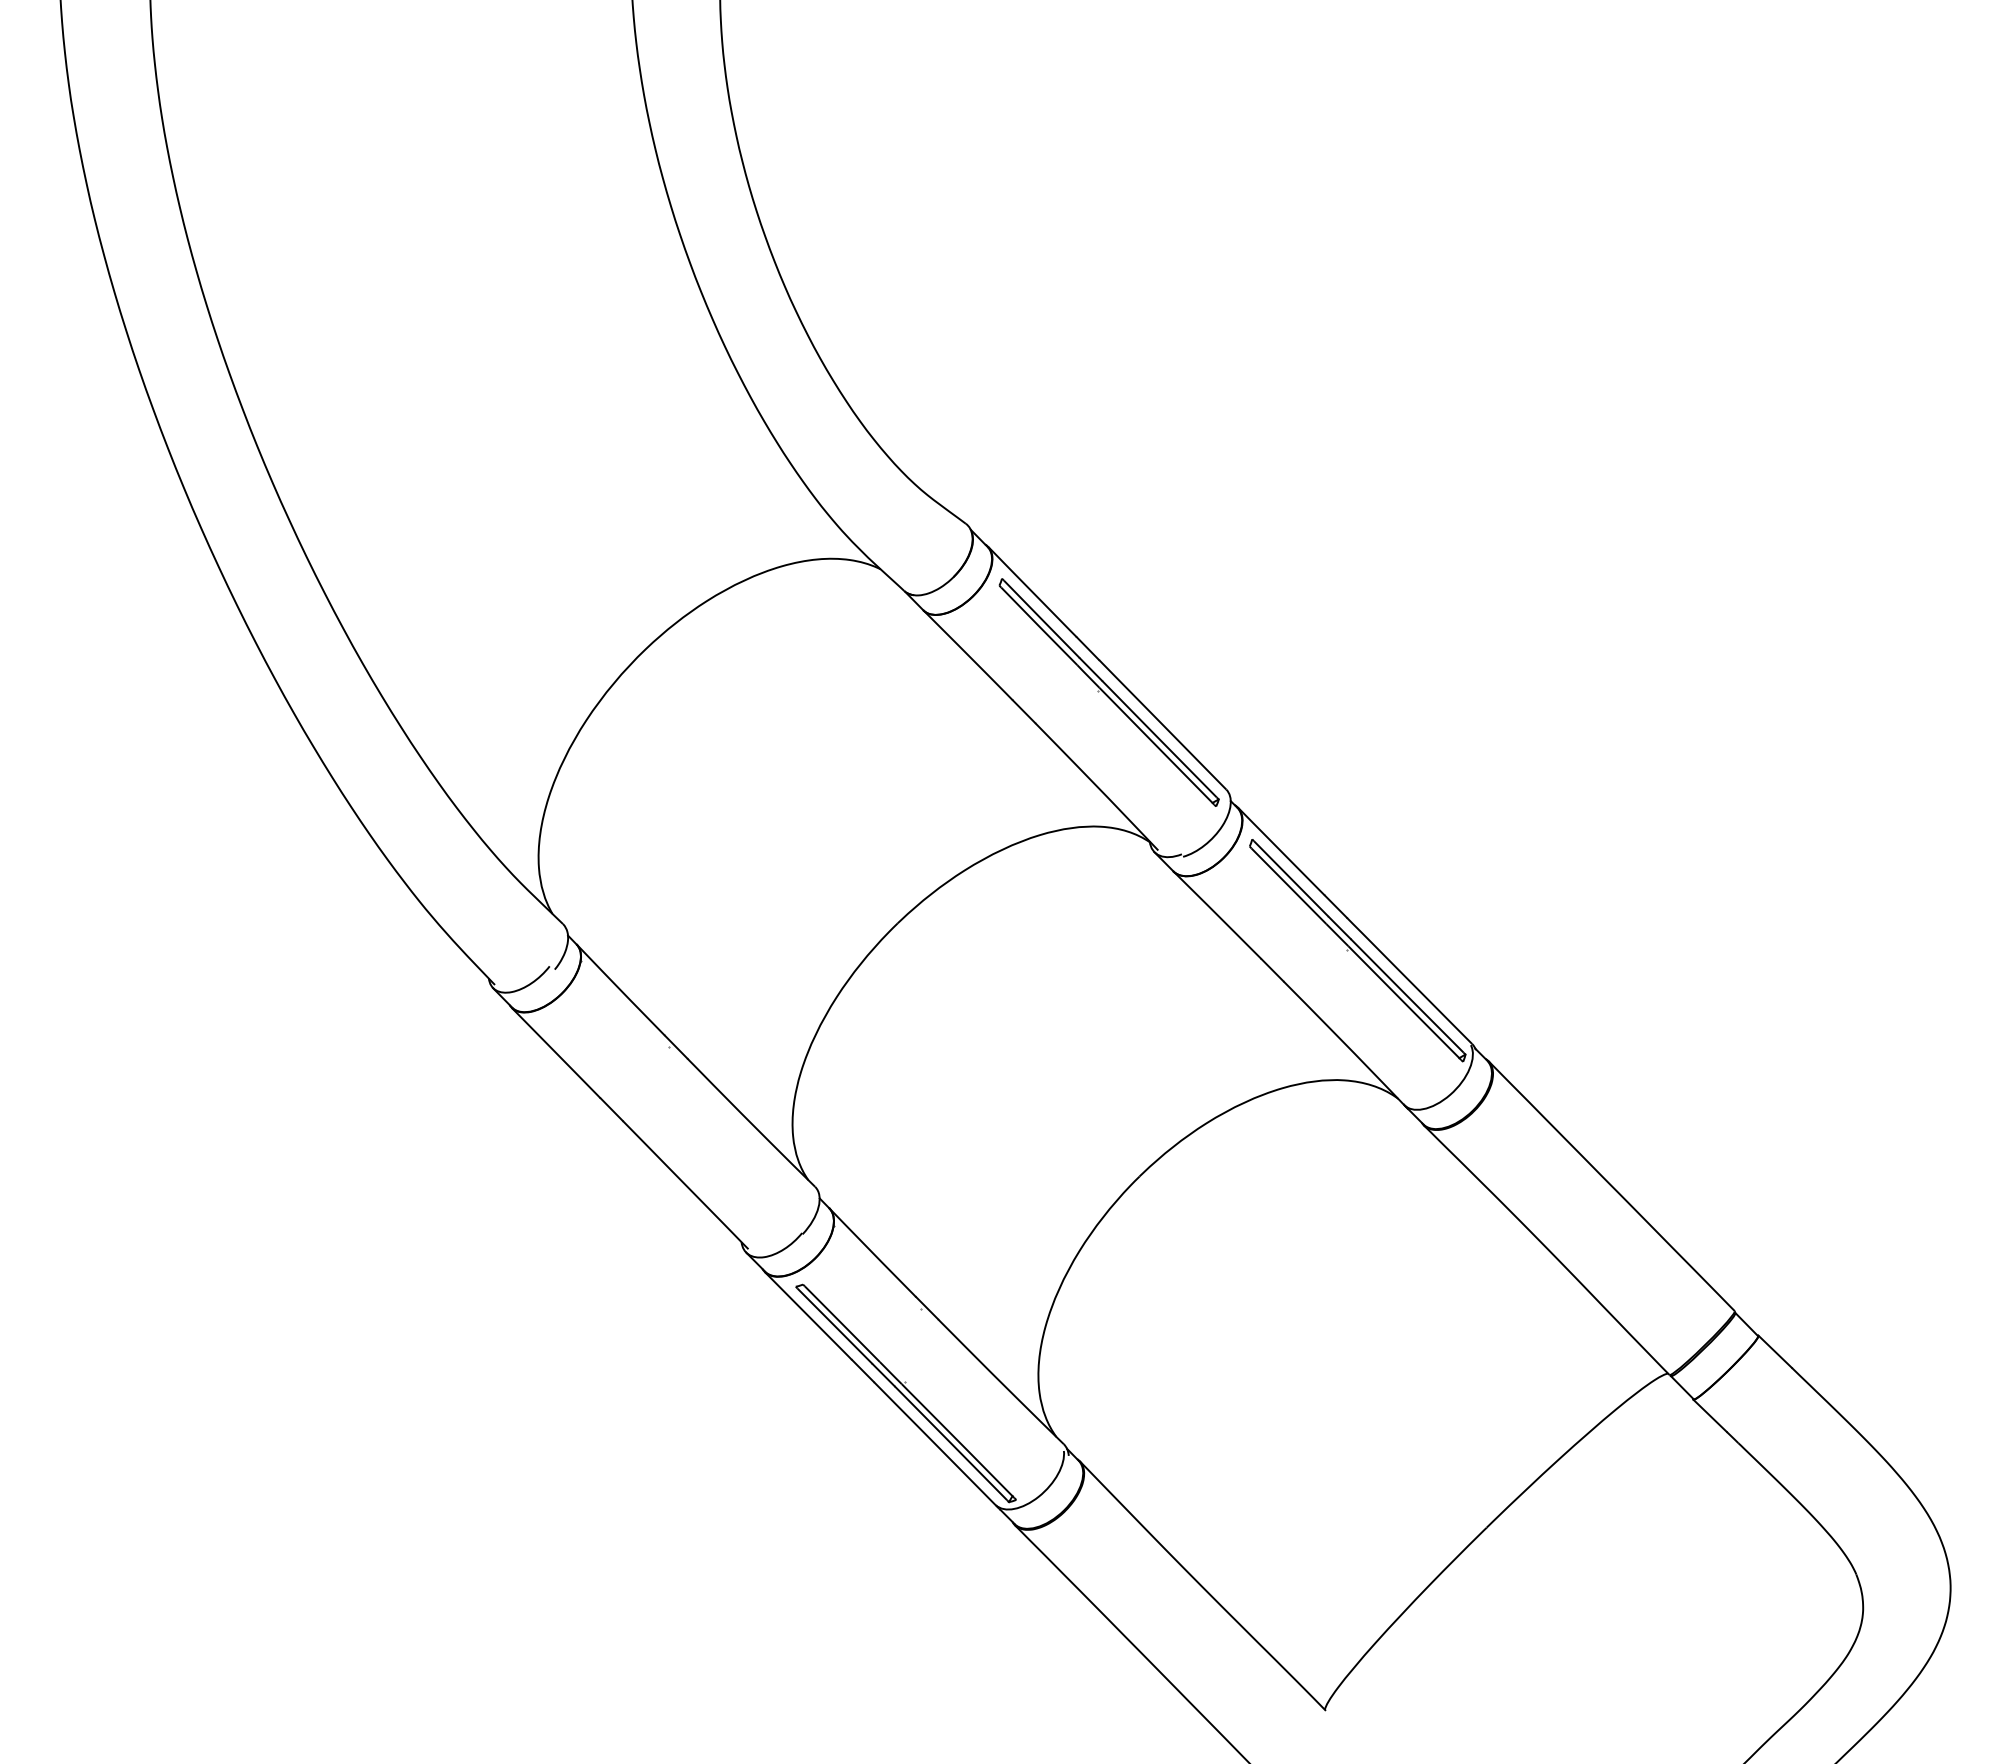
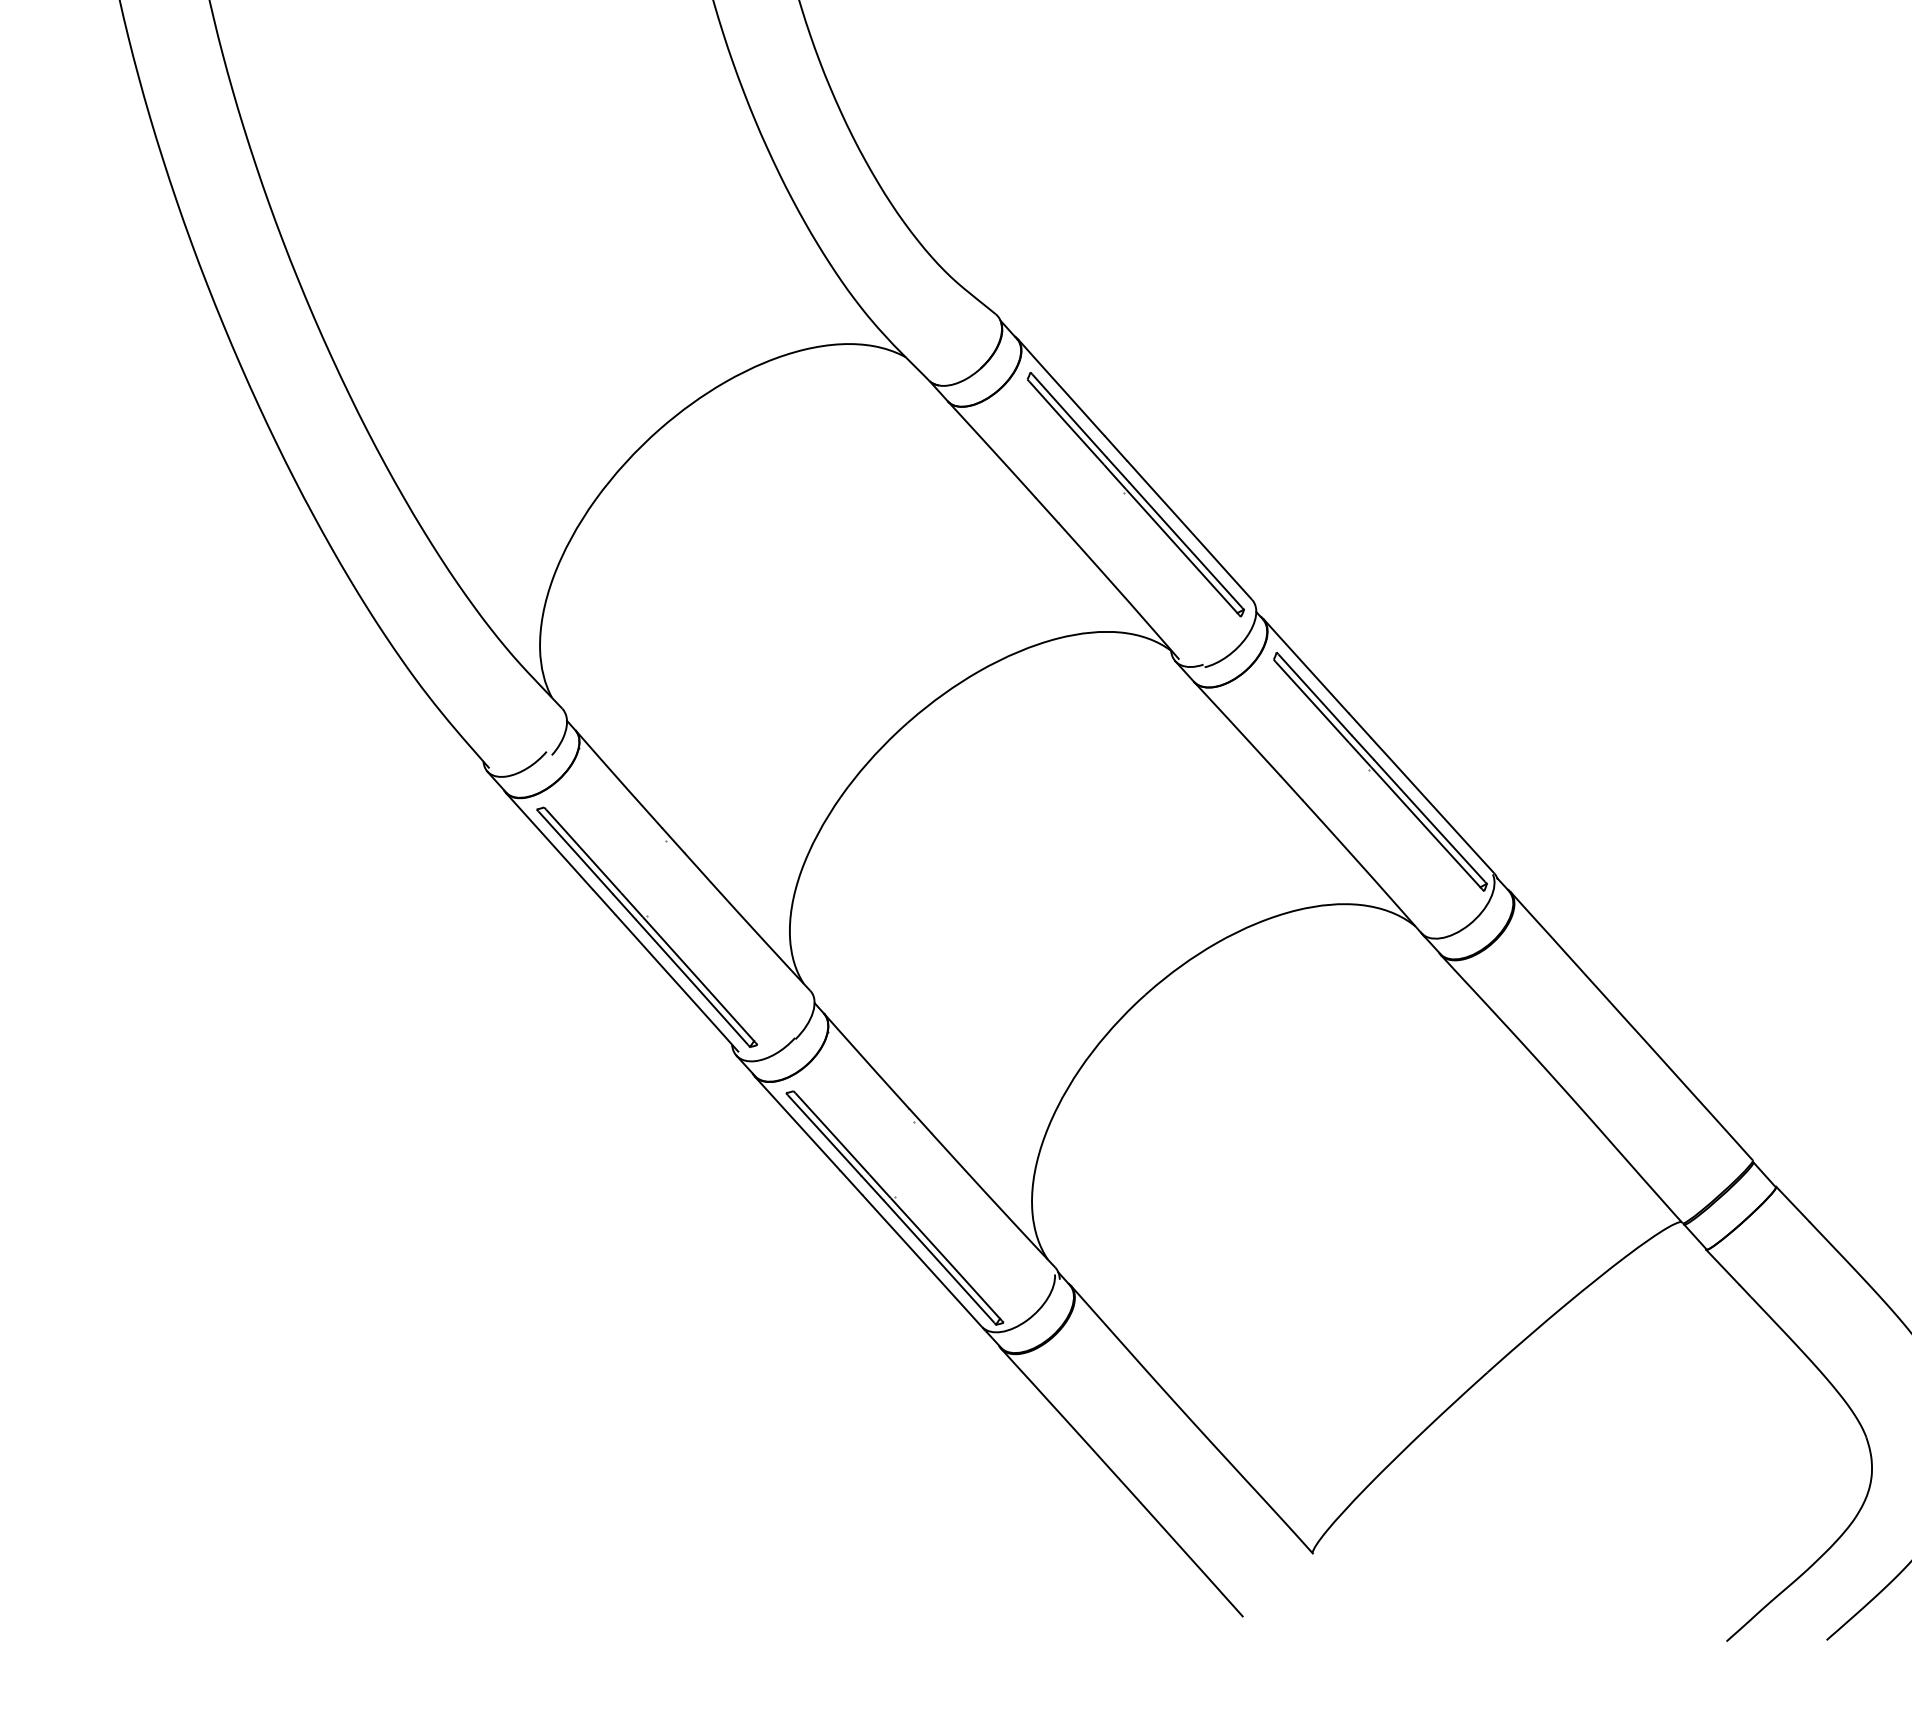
part: (654, 1131) -> (647, 926), added

